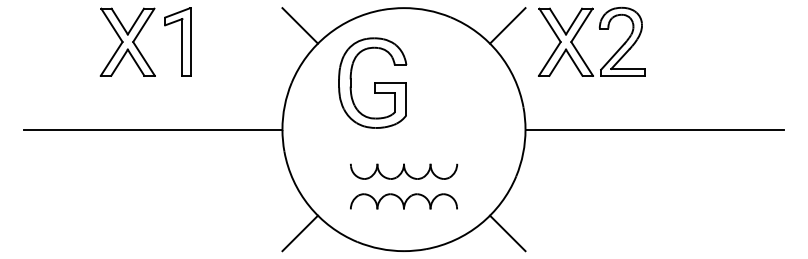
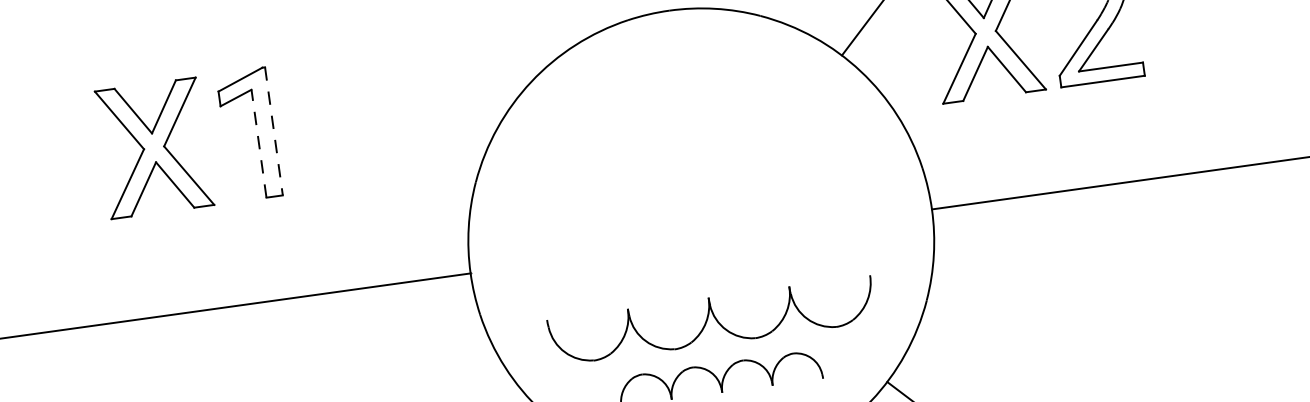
line: (300, 25) -> (477, 70), removed
line: (191, 42) -> (274, 131), solid -> dashed
line: (182, 46) -> (258, 141), solid -> dashed
part: (372, 82) -> (629, 160), removed
part: (404, 171) -> (713, 320), size x1.6

